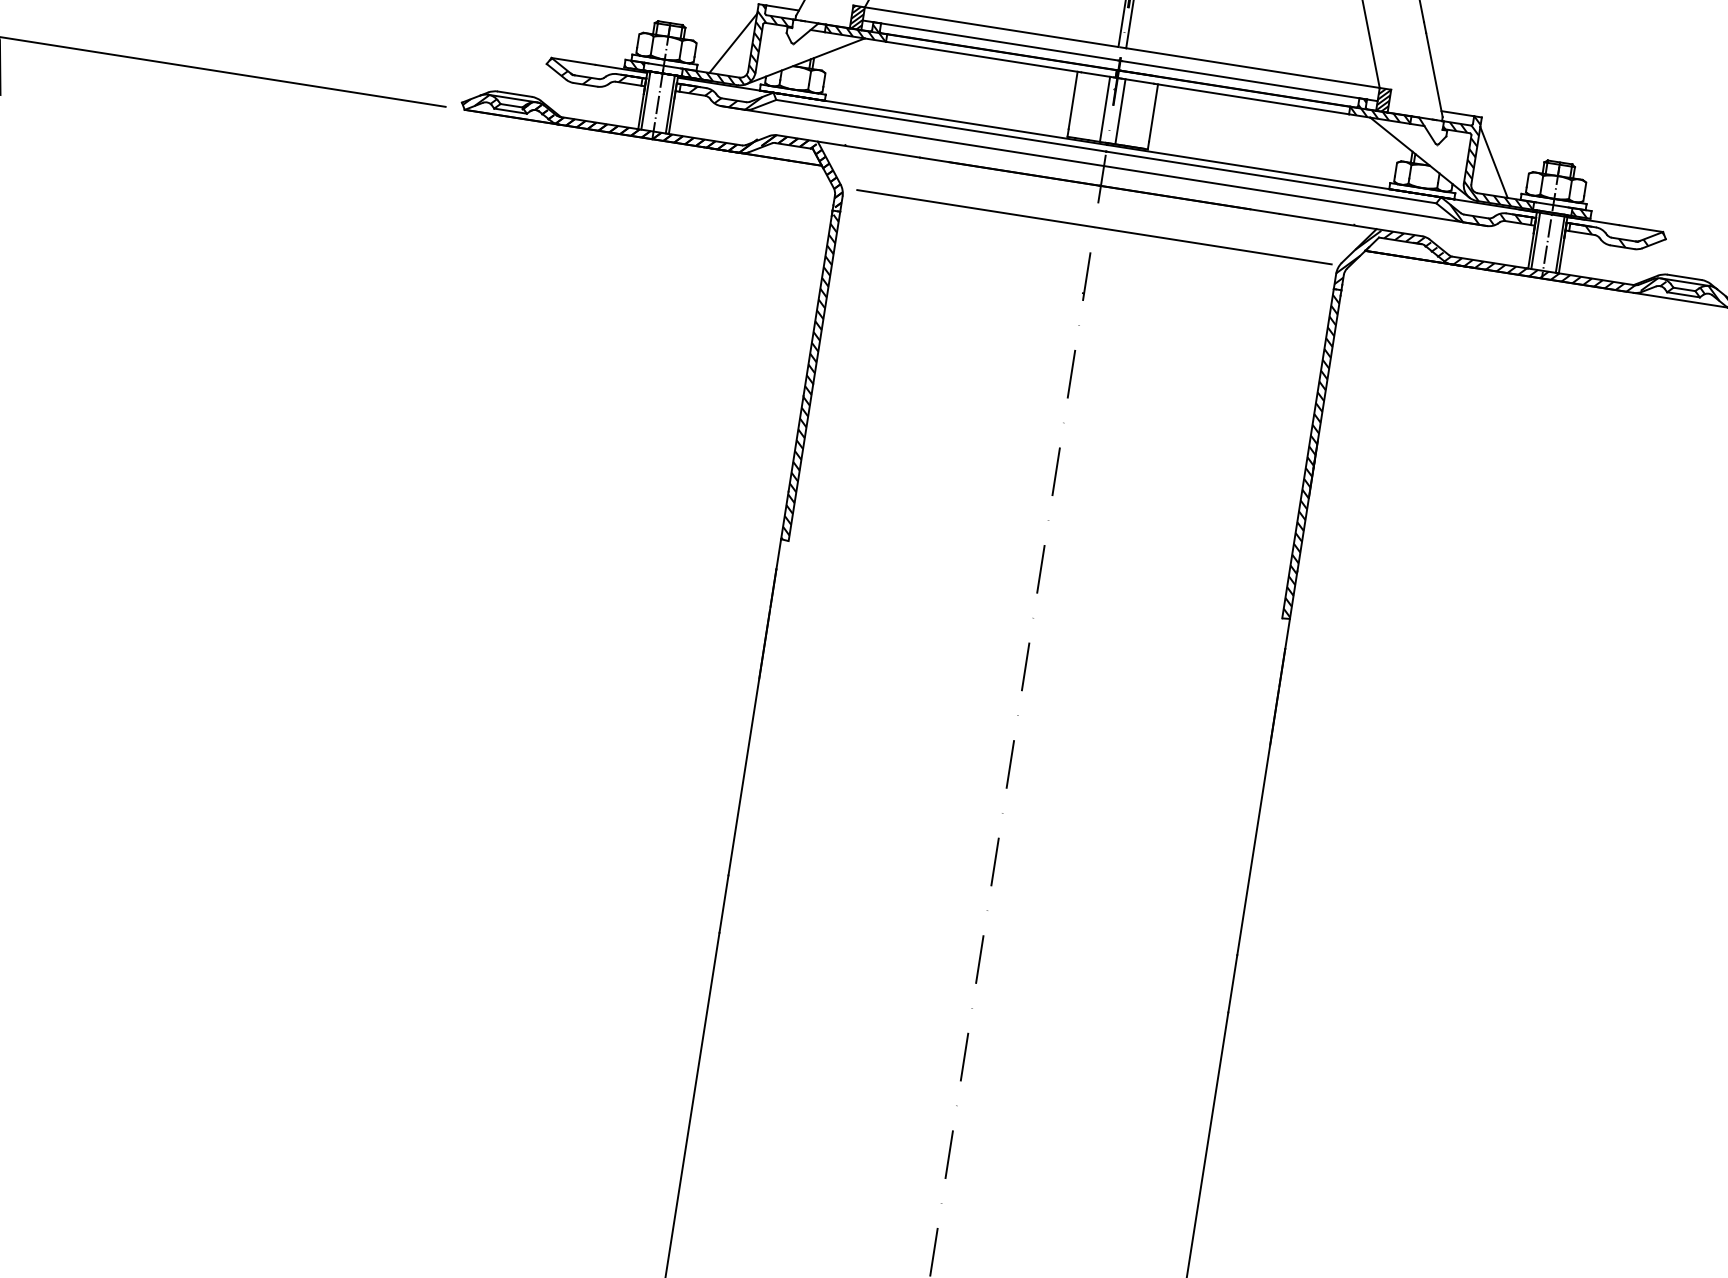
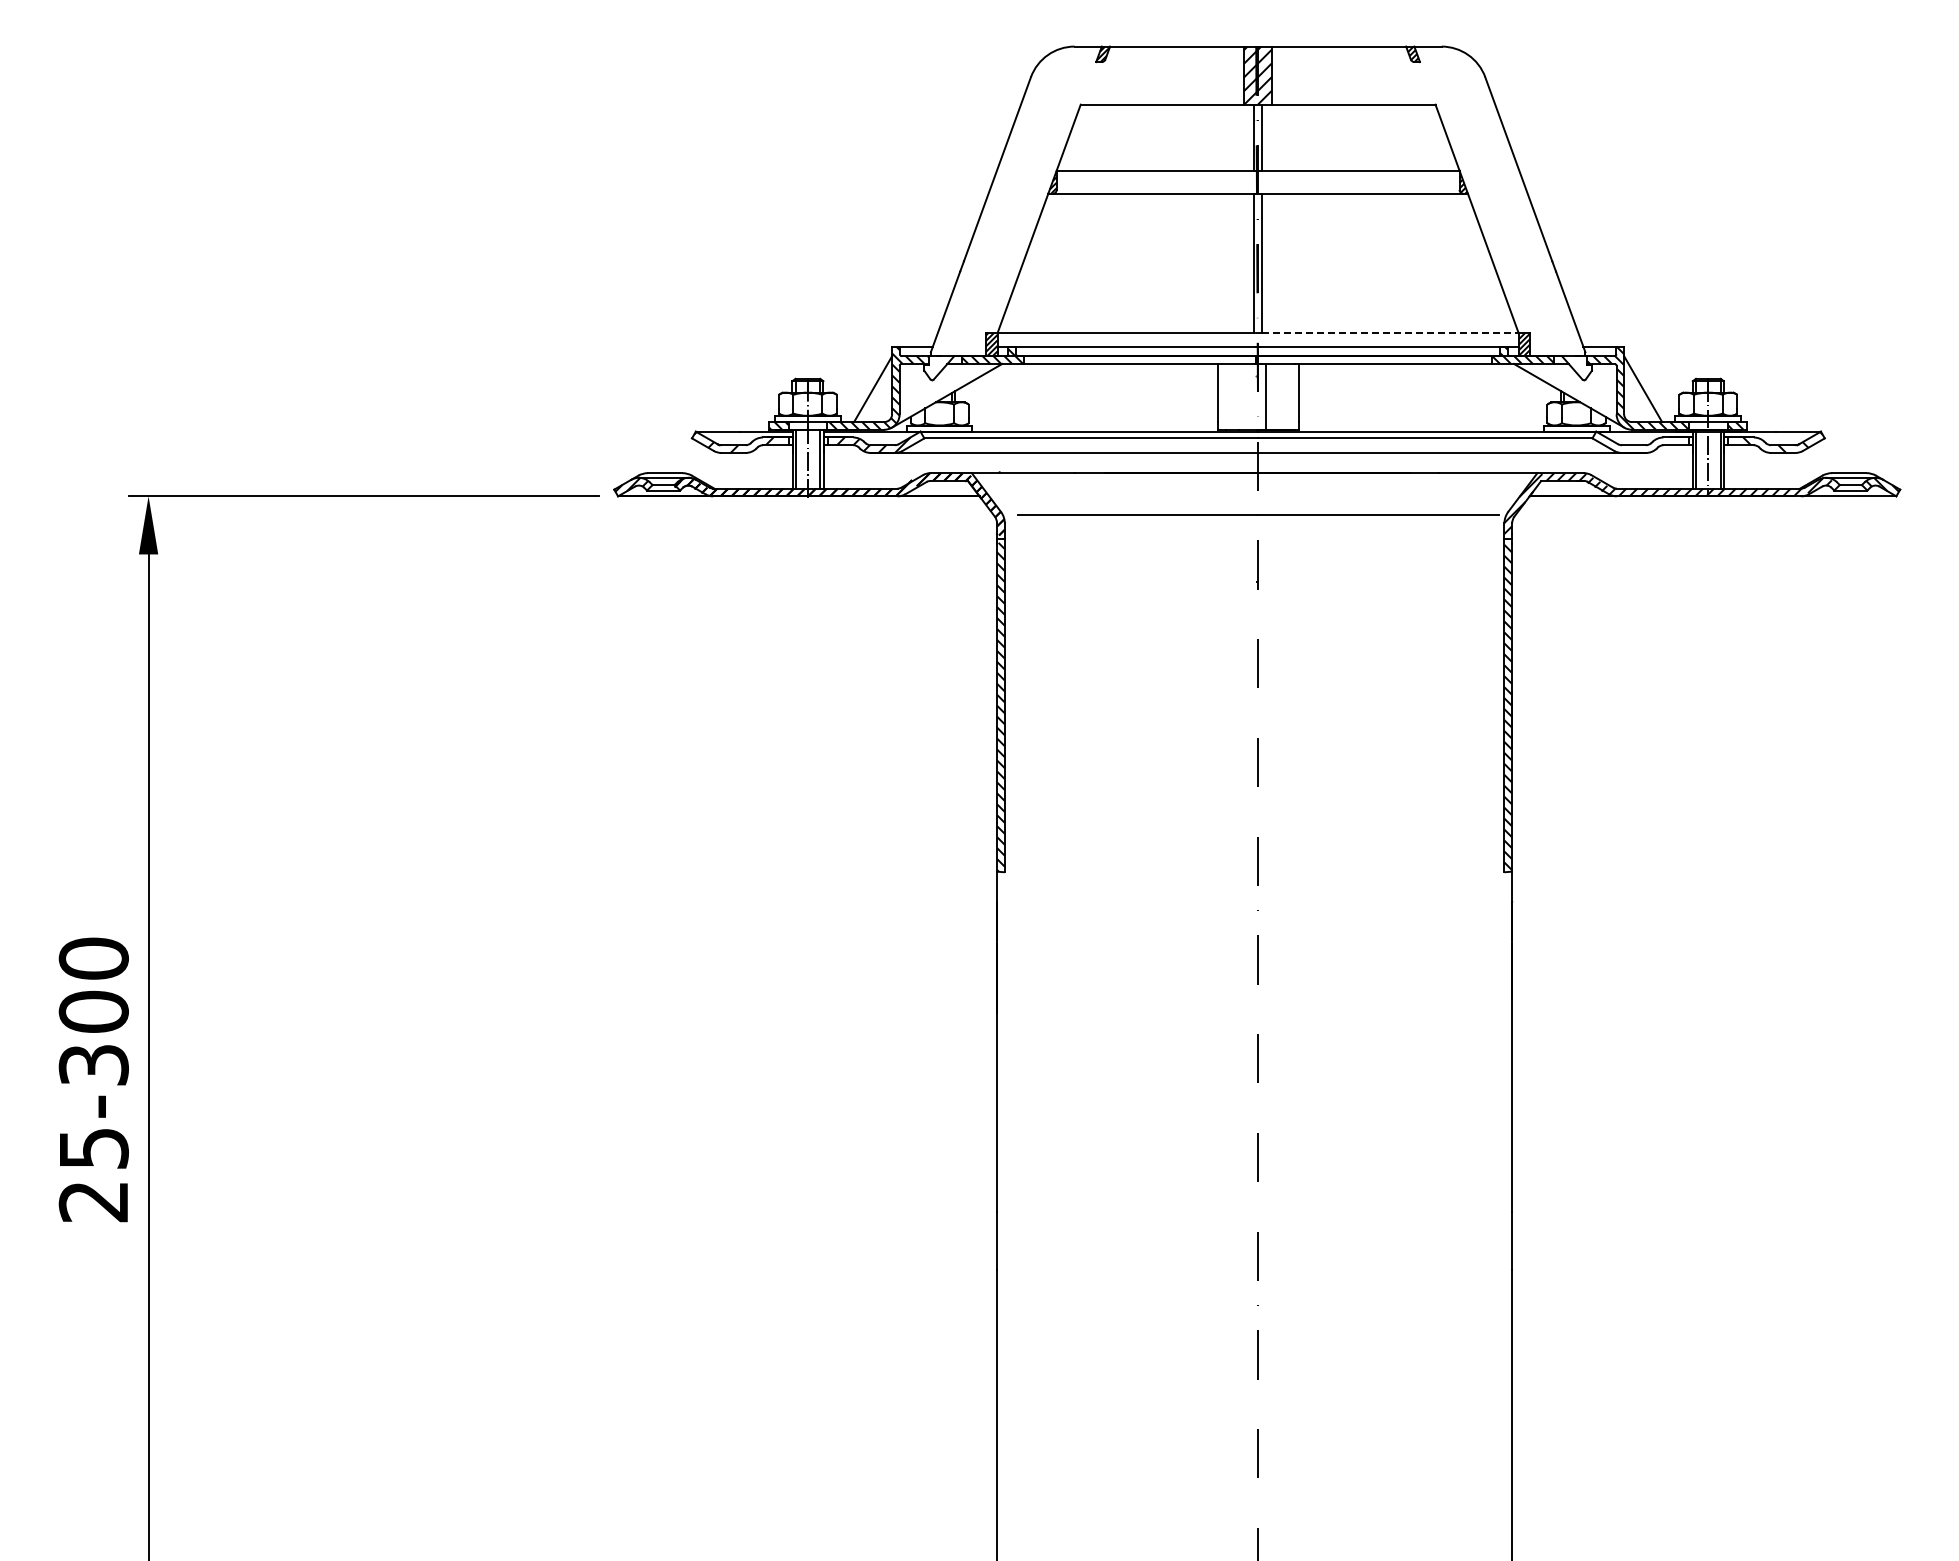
line: (1253, 68) -> (1390, 333), solid -> dashed
line: (1104, 109) -> (1250, 396), removed
hatch: (1489, 217) -> (1647, 444), removed

